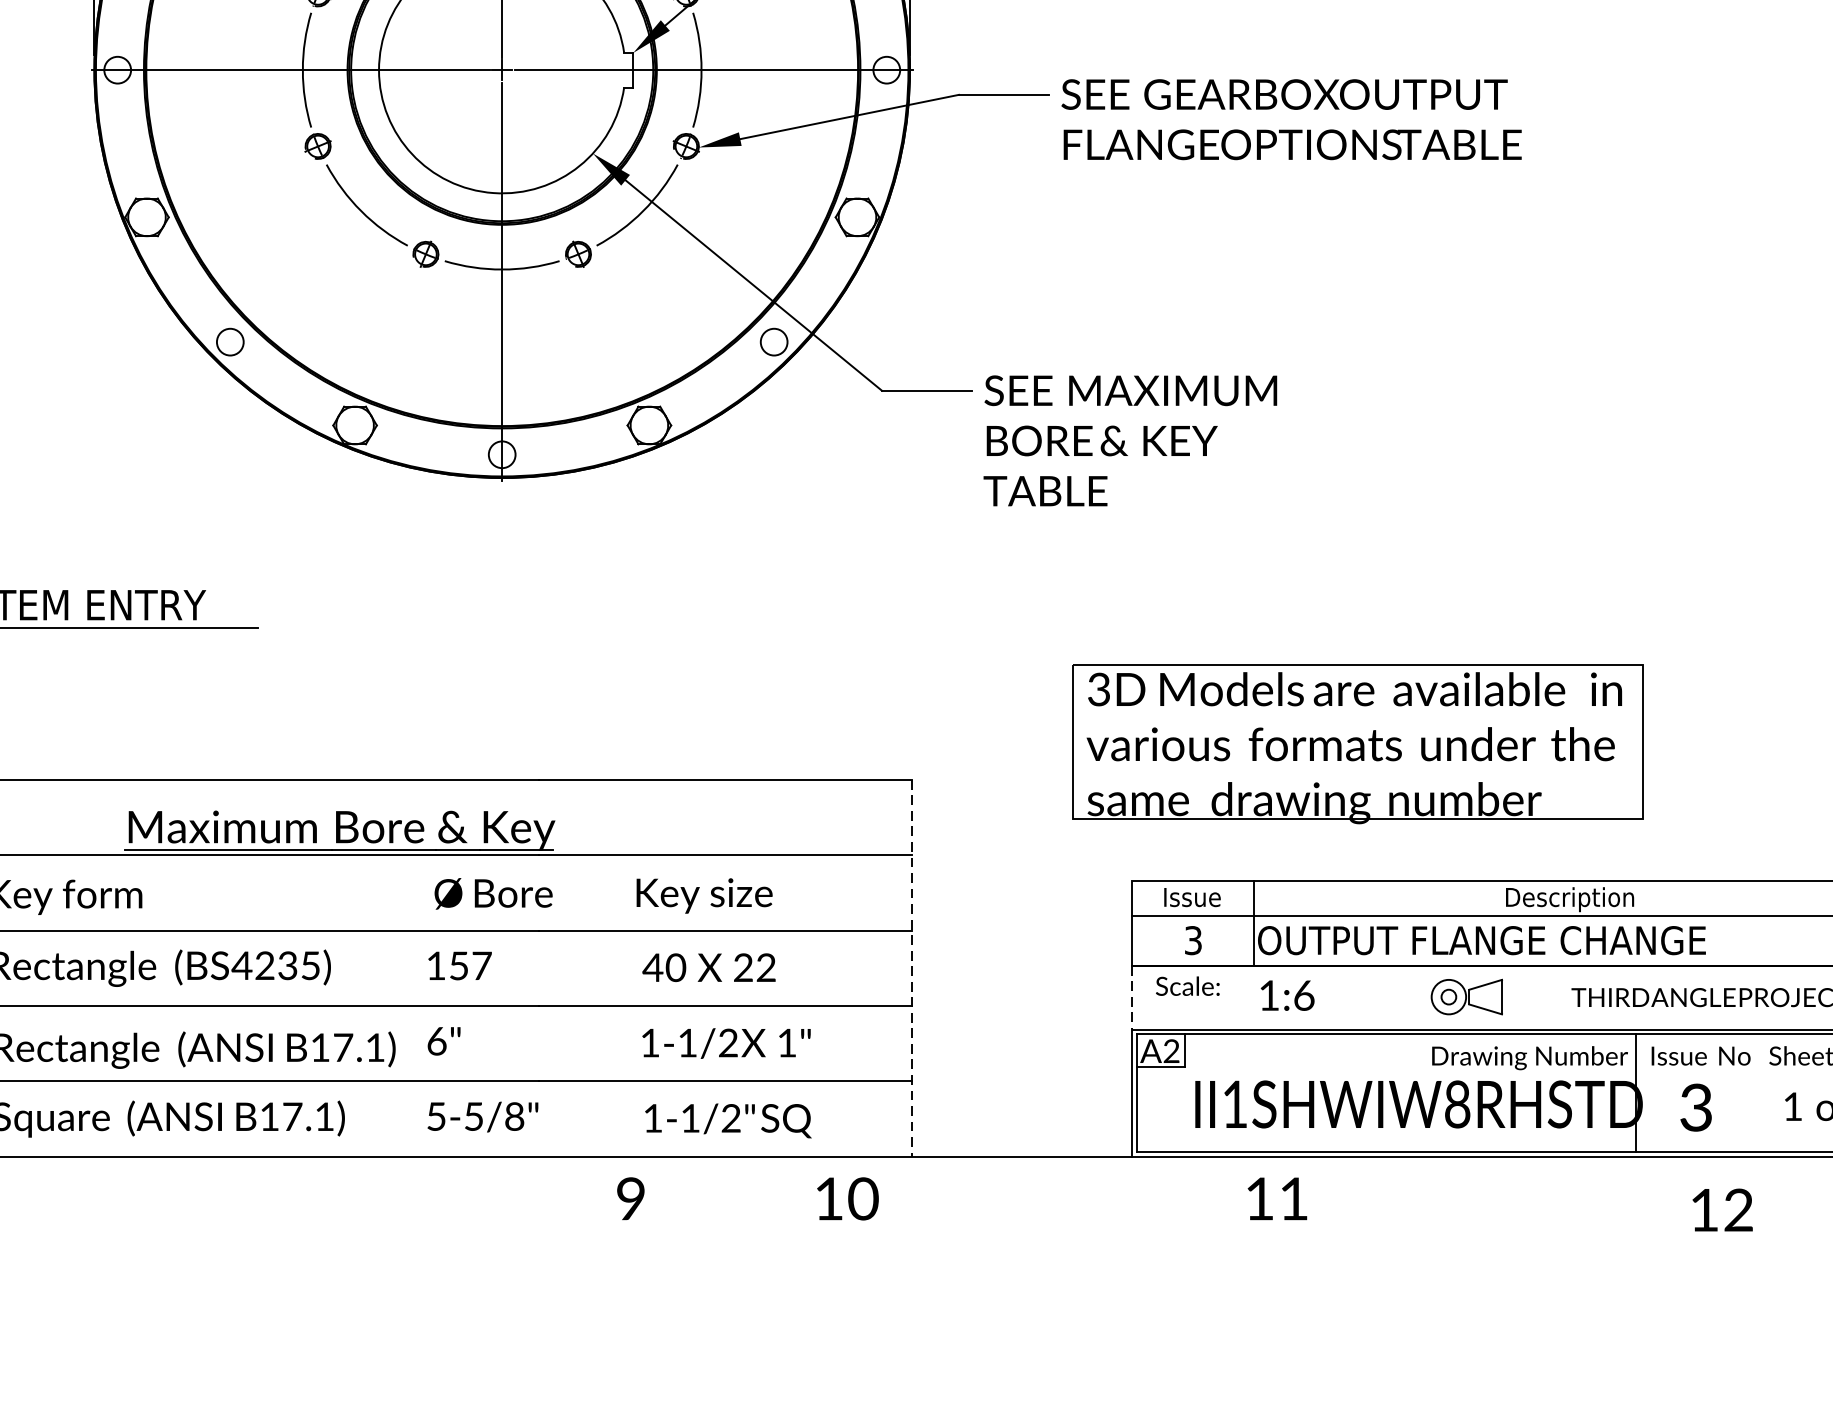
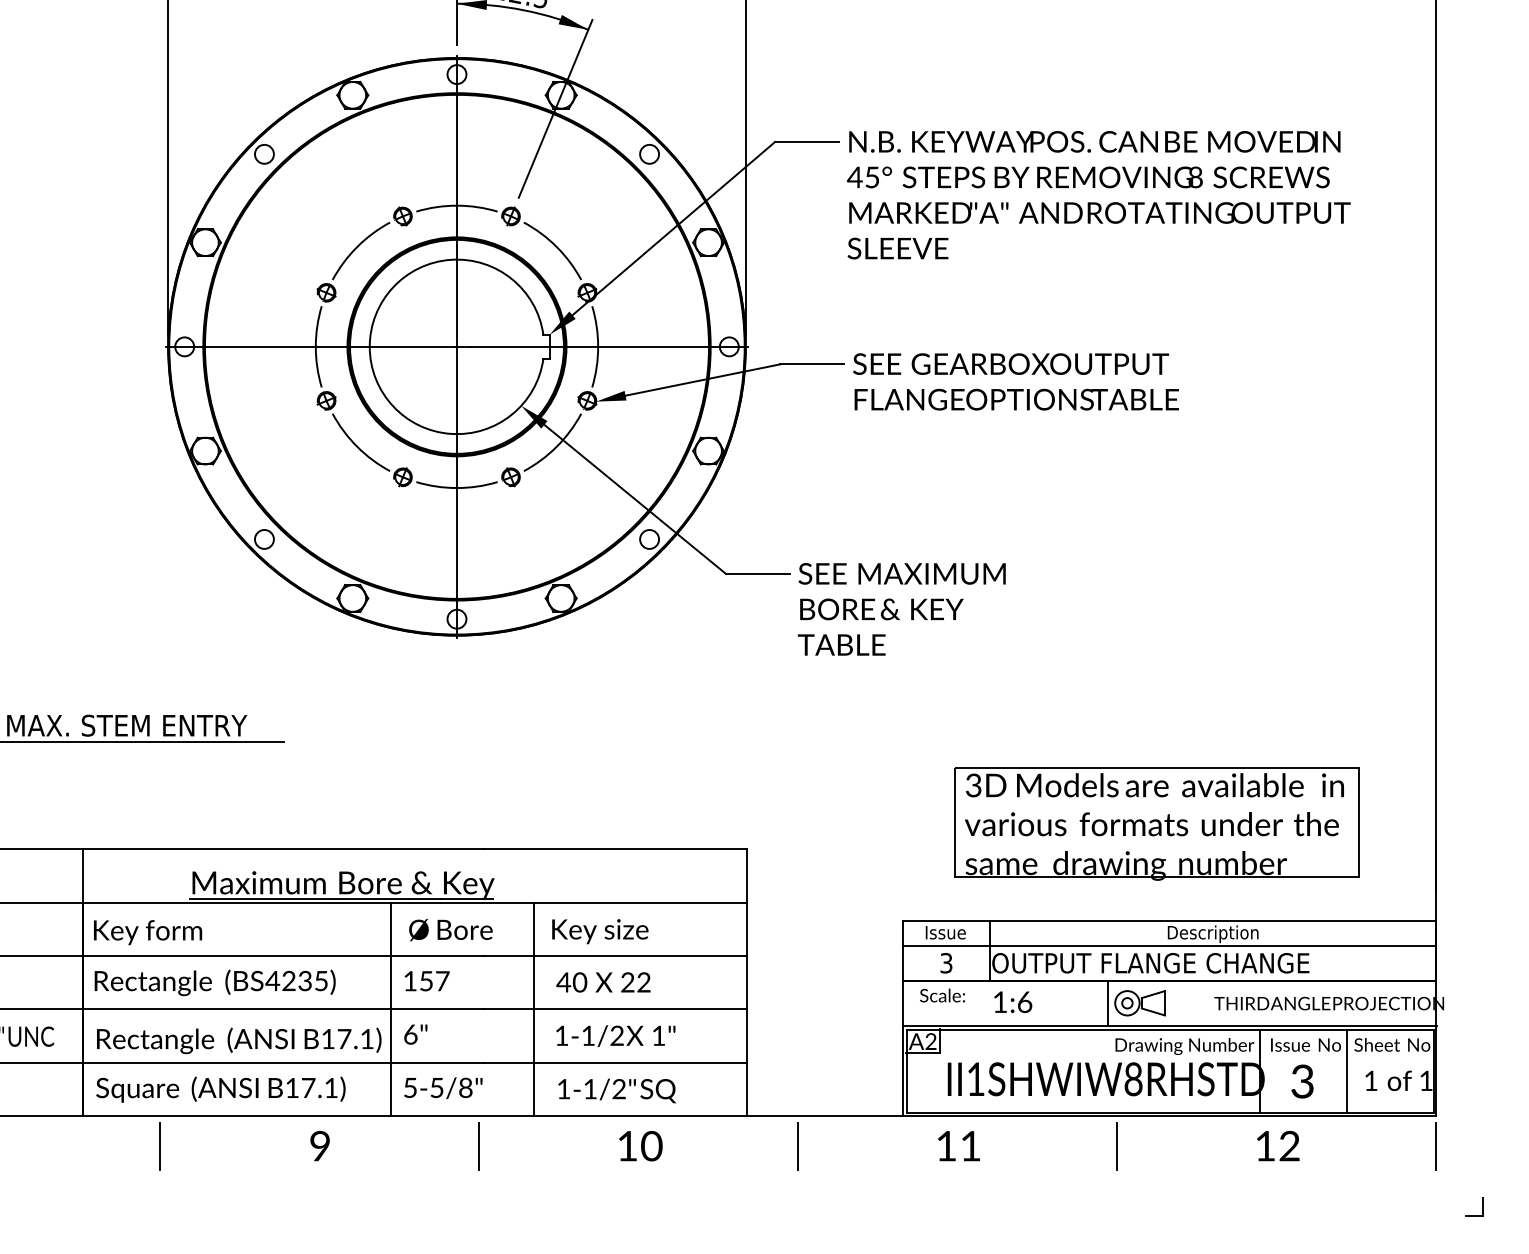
part: (1357, 743) -> (1156, 823), moved
line: (912, 969) -> (747, 983), dashed -> solid
line: (1131, 997) -> (902, 1003), dashed -> solid
line: (1420, 997) -> (1107, 1003), added
line: (408, 1005) -> (390, 1009), added
line: (610, 1005) -> (533, 1009), added
line: (1758, 1092) -> (1346, 1070), added
line: (83, 1197) -> (160, 1145), added
line: (533, 1197) -> (479, 1145), added
line: (984, 1197) -> (798, 1145), added
line: (1434, 1197) -> (1117, 1145), added
text: (630, 1199) -> (319, 1146), moved
text: (847, 1199) -> (640, 1146), moved
text: (1276, 1199) -> (958, 1146), moved
text: (1722, 1210) -> (1278, 1146), moved

